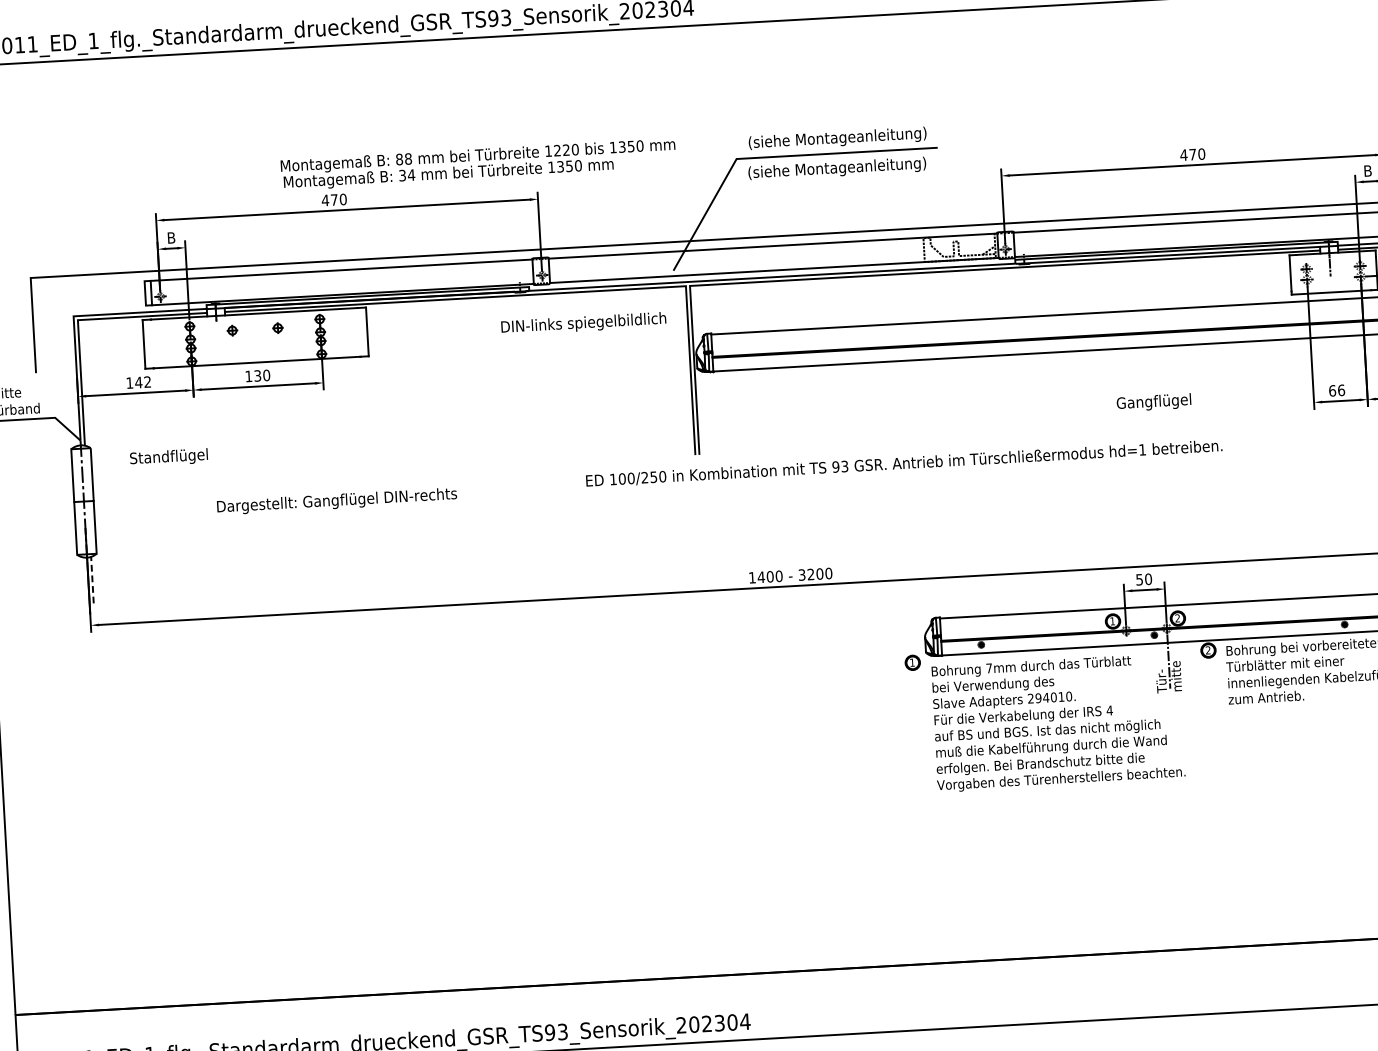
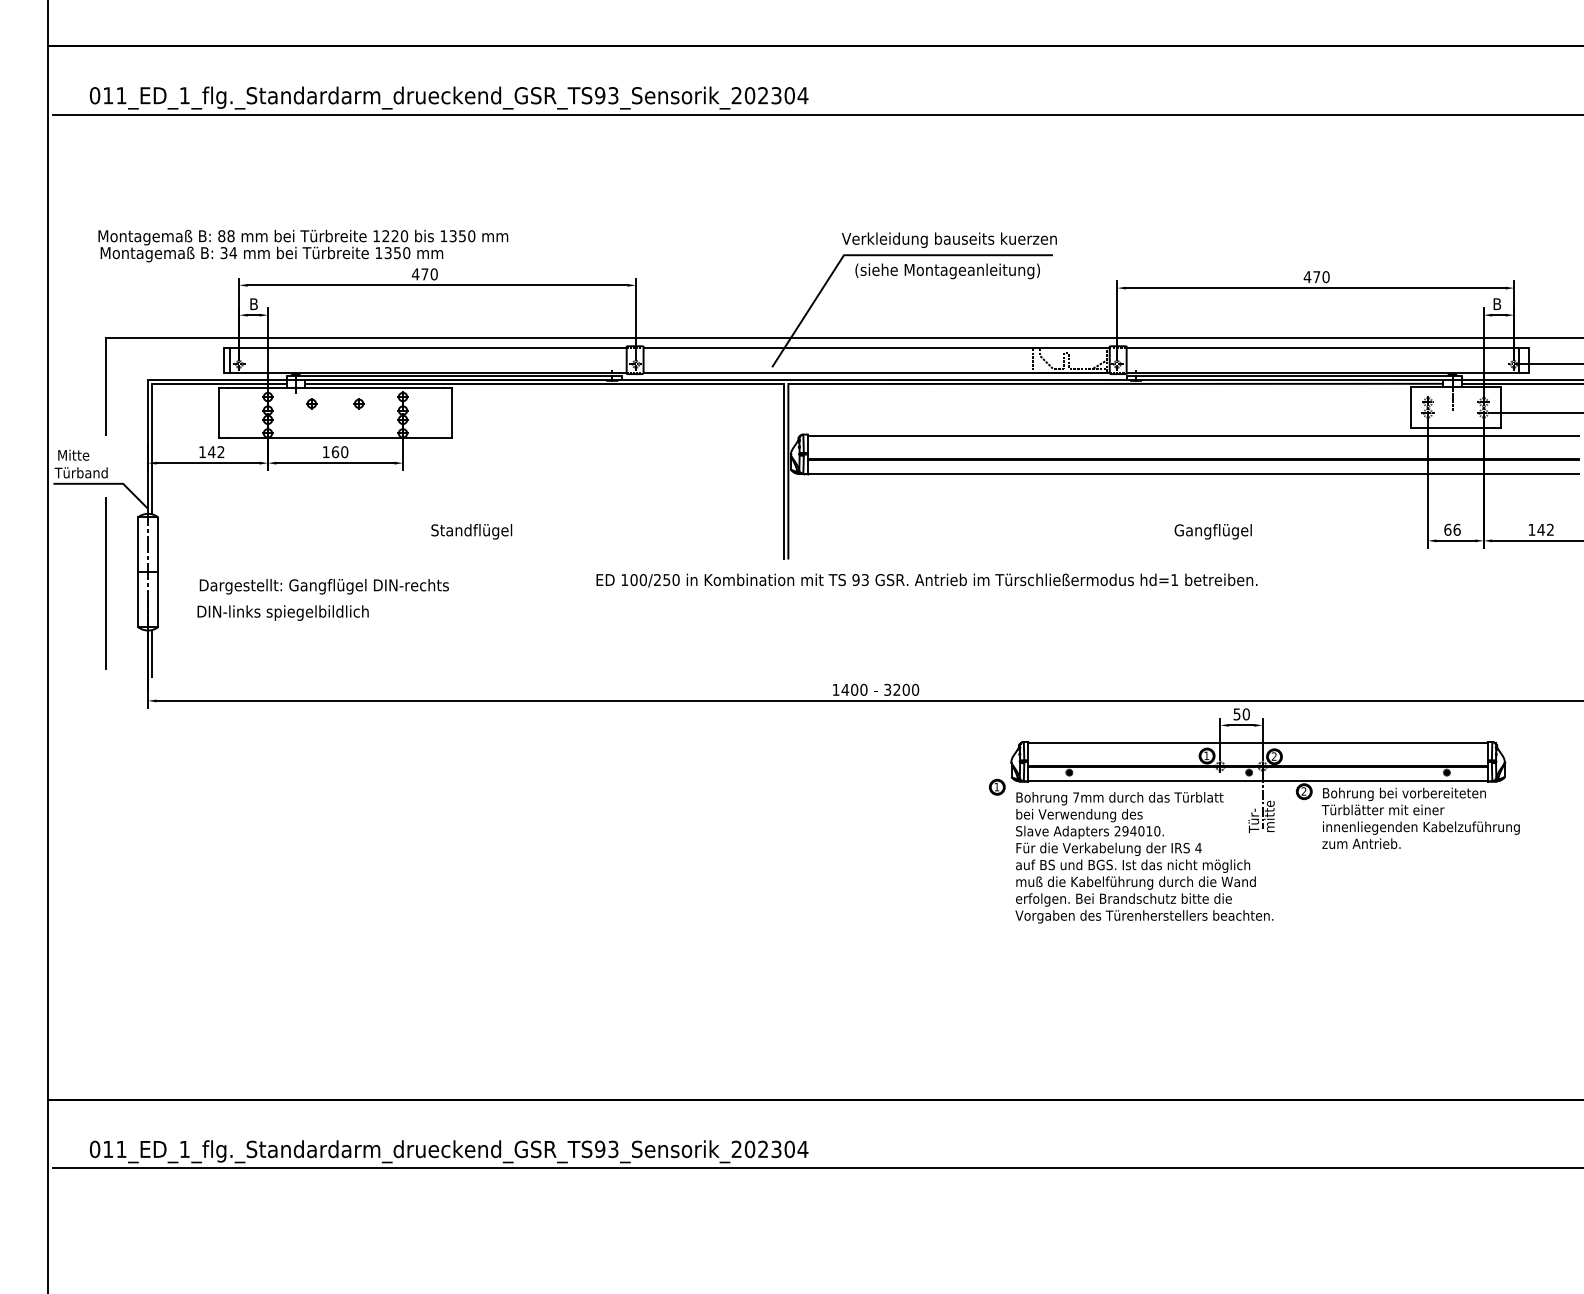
text: (836, 139) -> (948, 240), (siehe Montageanleitung) -> Verkleidung bauseits kuerzen
text: (478, 164) -> (303, 245), moved
text: (583, 323) -> (282, 612), moved
text: (257, 376) -> (335, 452), 130 -> 160
text: (1153, 402) -> (1212, 531), moved
text: (168, 457) -> (471, 531), moved
text: (903, 463) -> (926, 580), moved
text: (336, 501) -> (323, 586), moved
line: (43, 514) -> (105, 583), added
line: (92, 579) -> (152, 653), dashed -> solid

